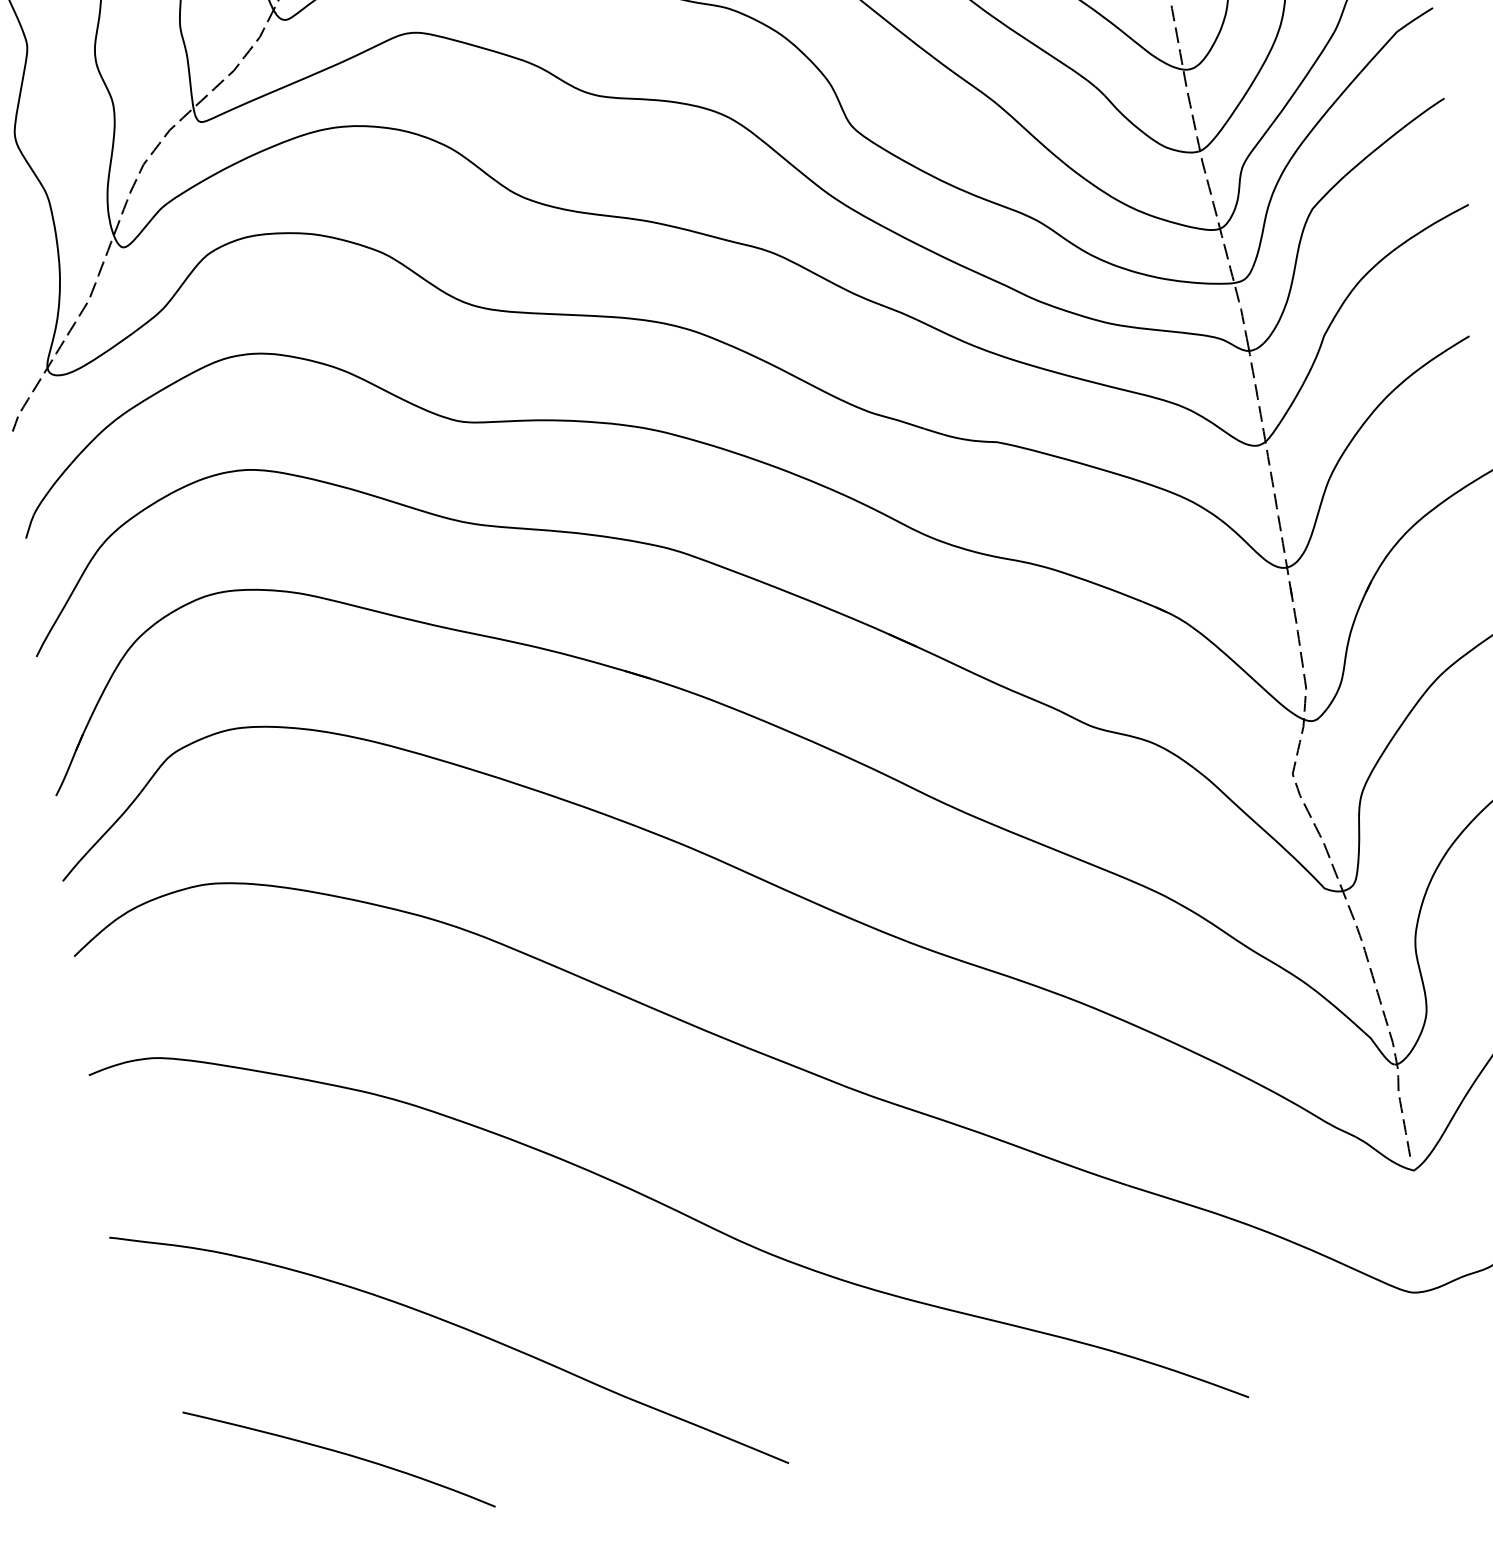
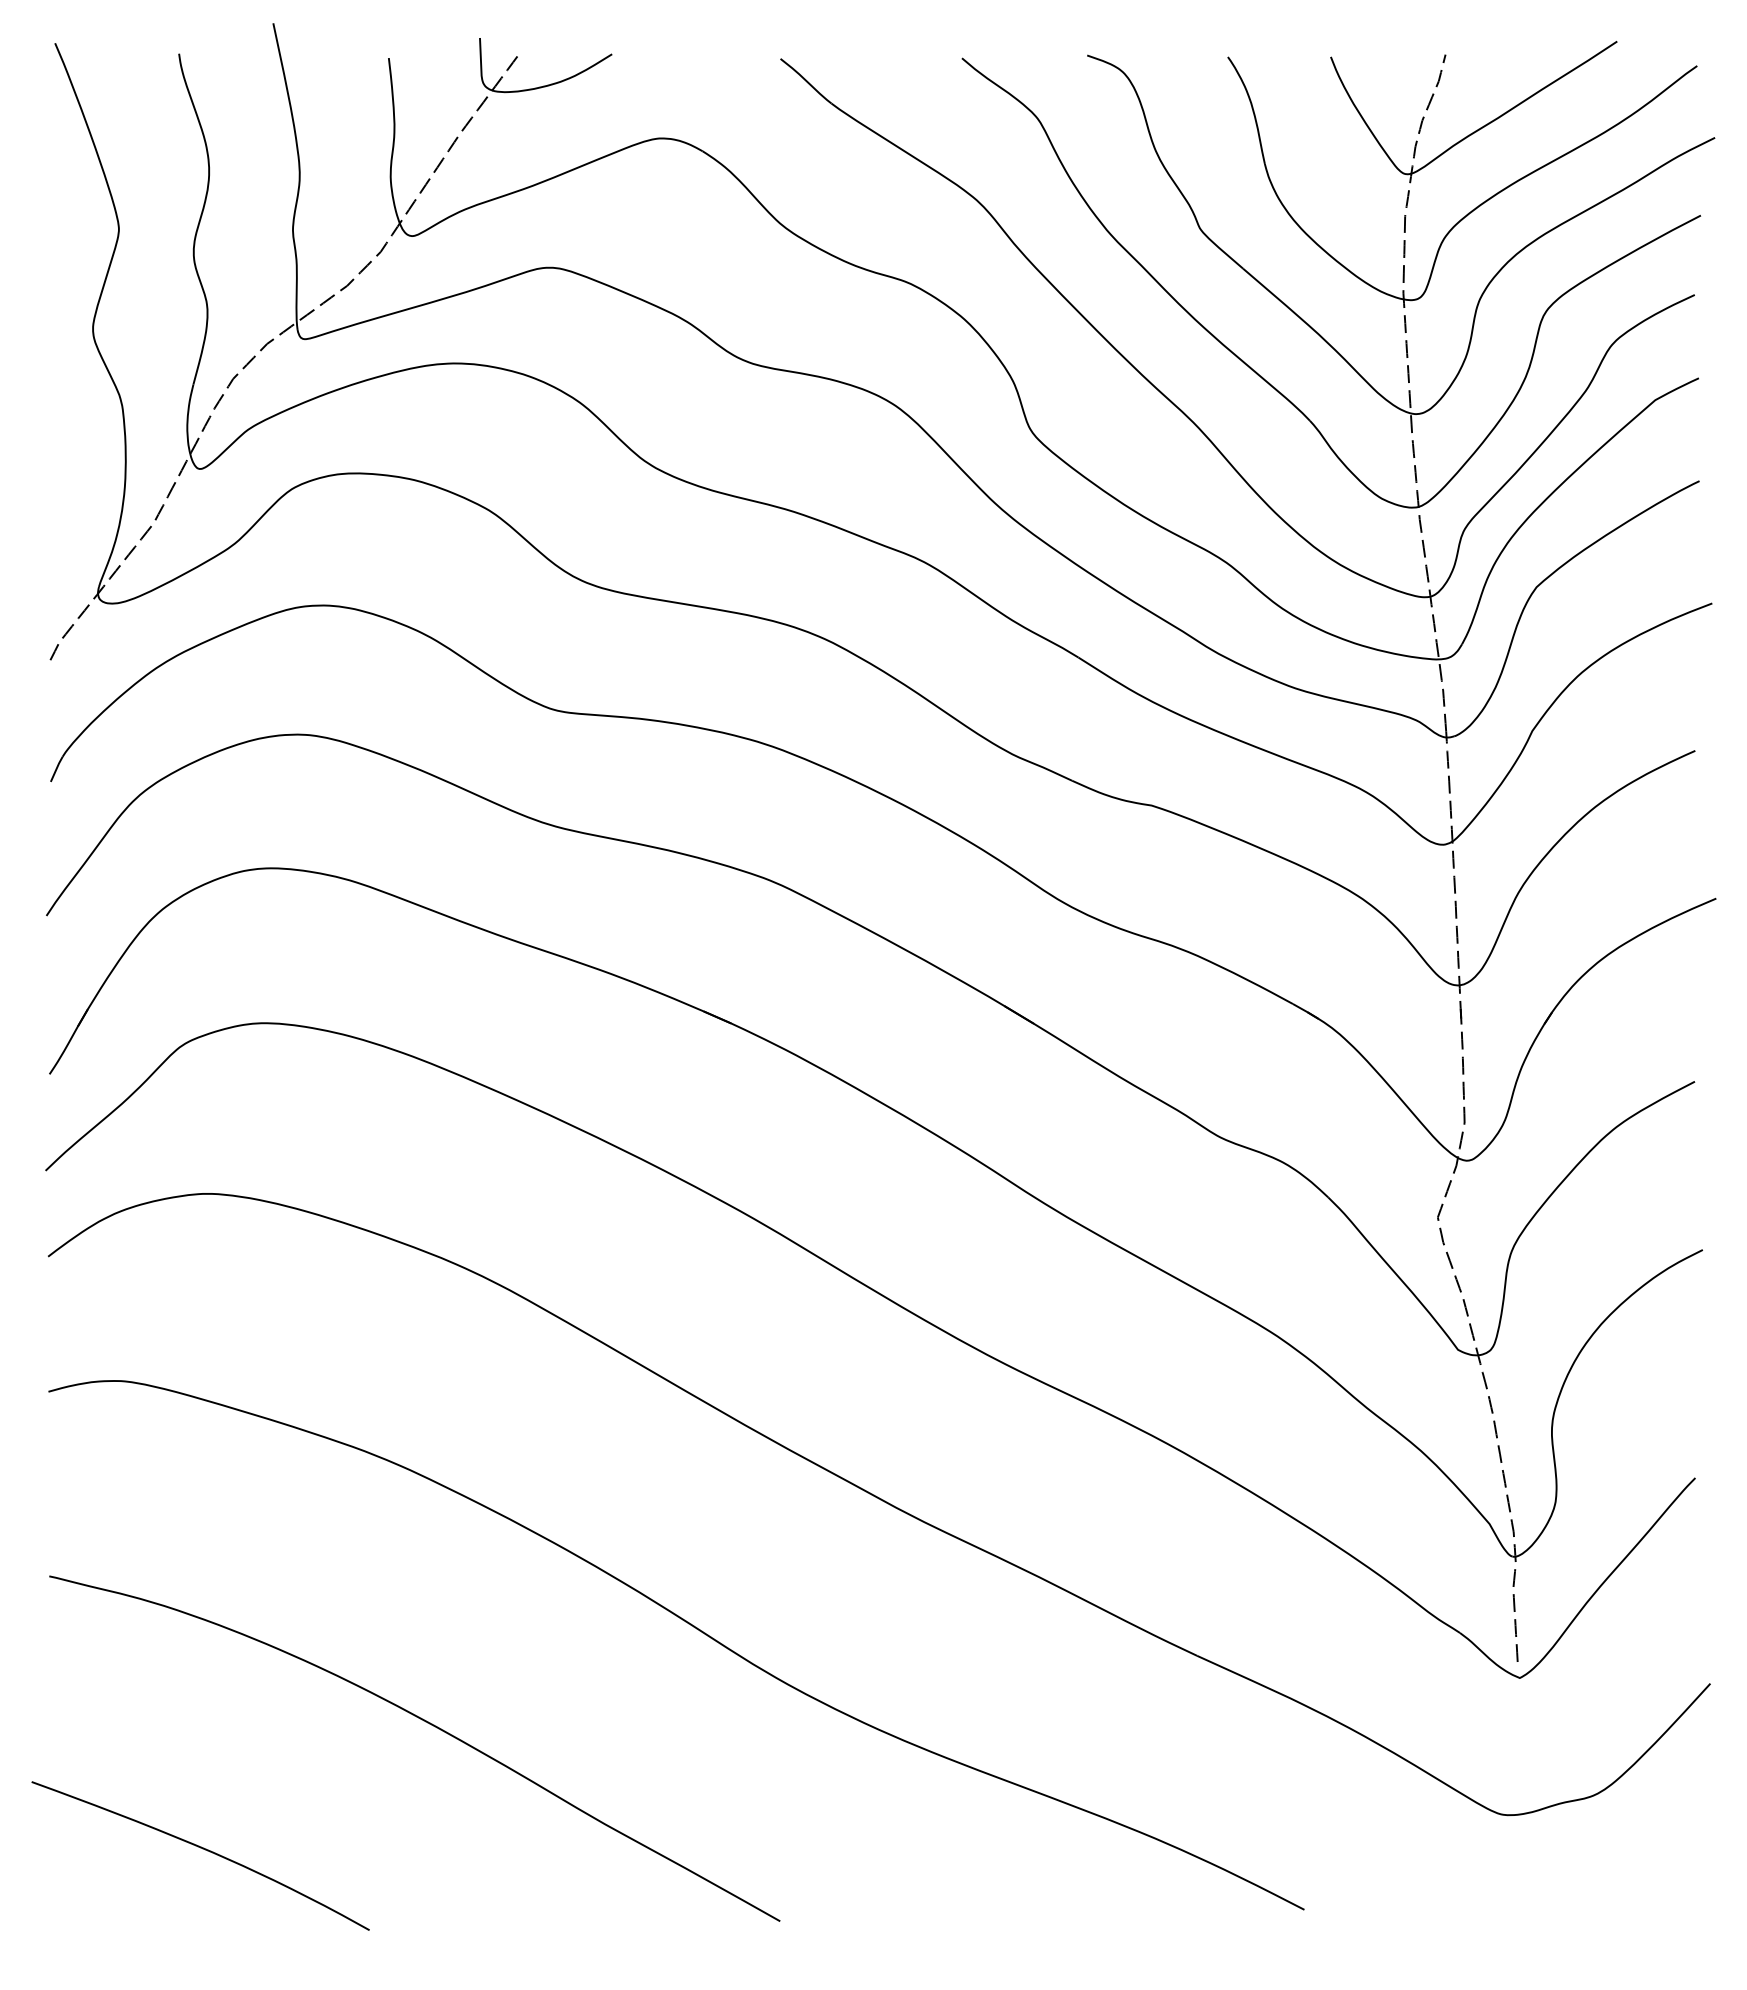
curve: (339, 1453) -> (202, 1849), moved

